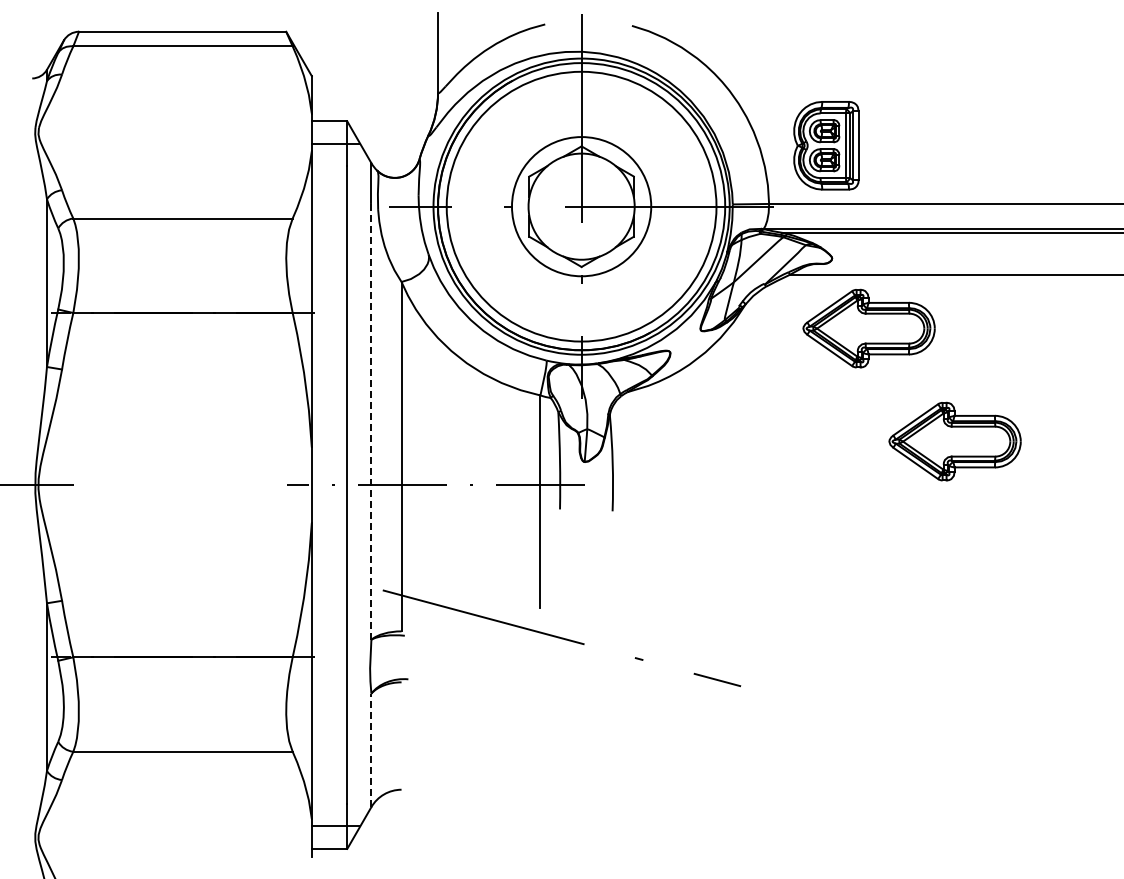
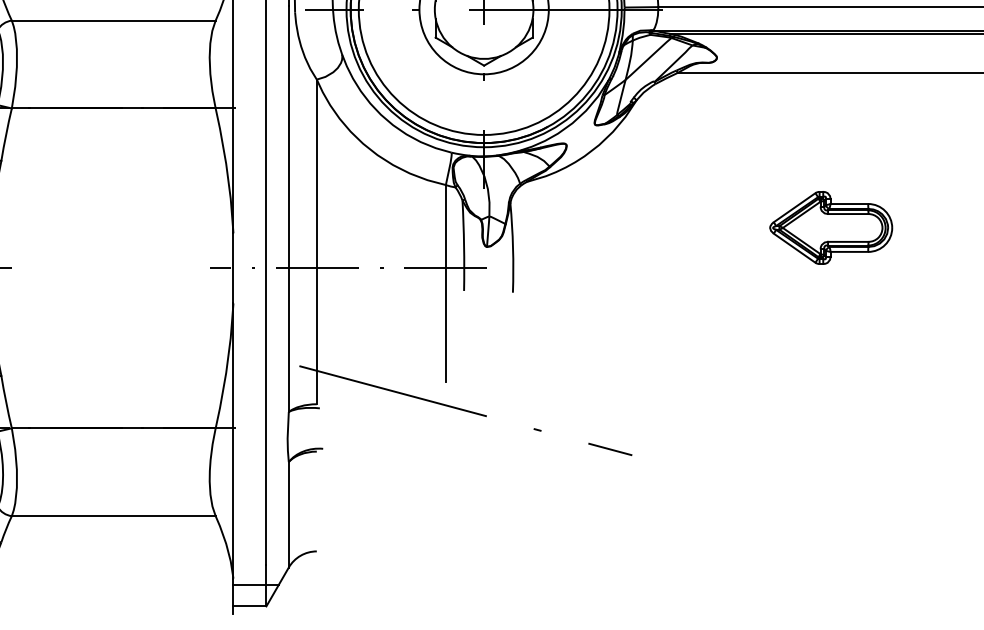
part: (868, 328) -> (750, 122), removed
line: (371, 421) -> (288, 209), dashed -> solid
line: (371, 750) -> (288, 514), dashed -> solid

